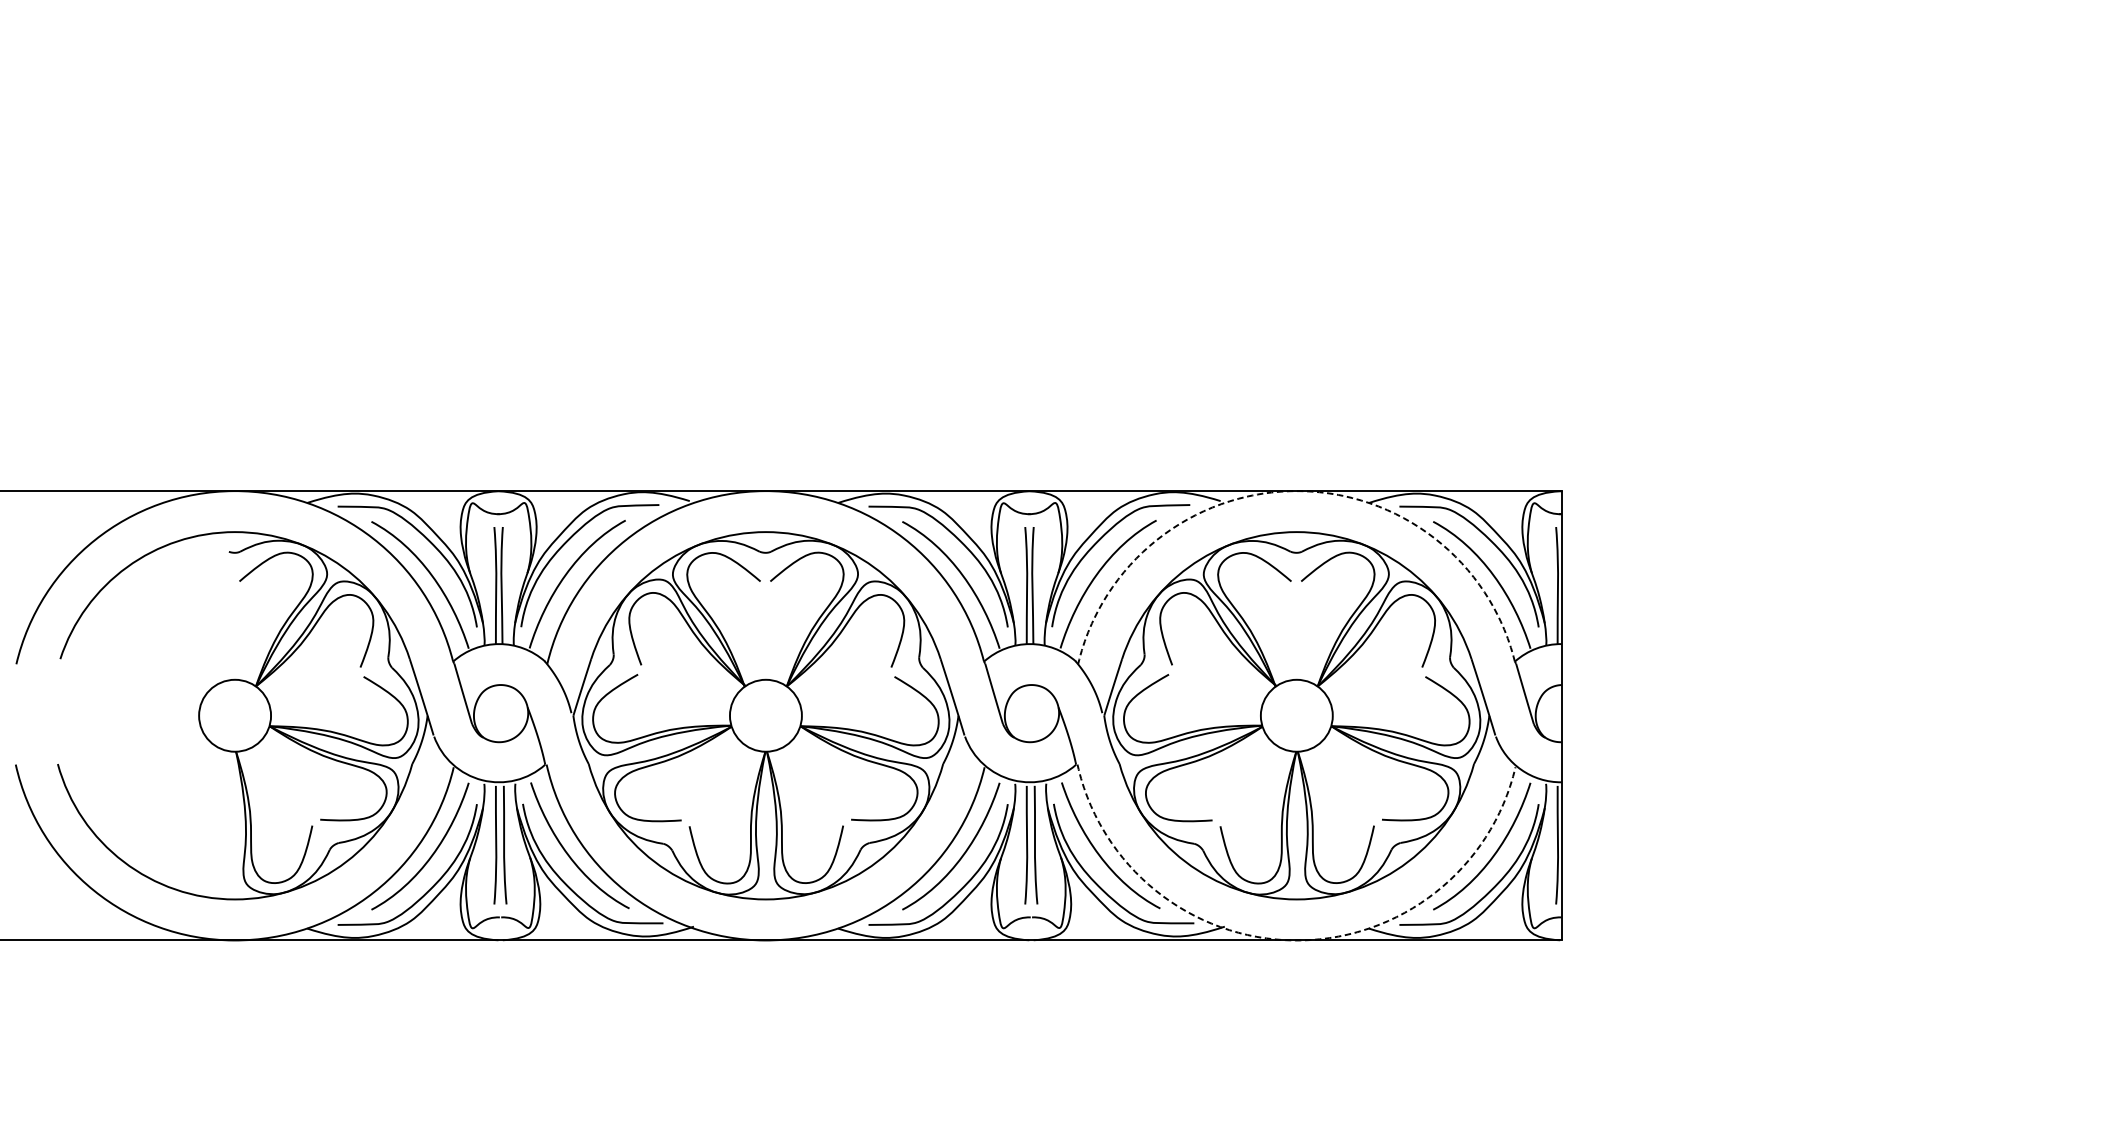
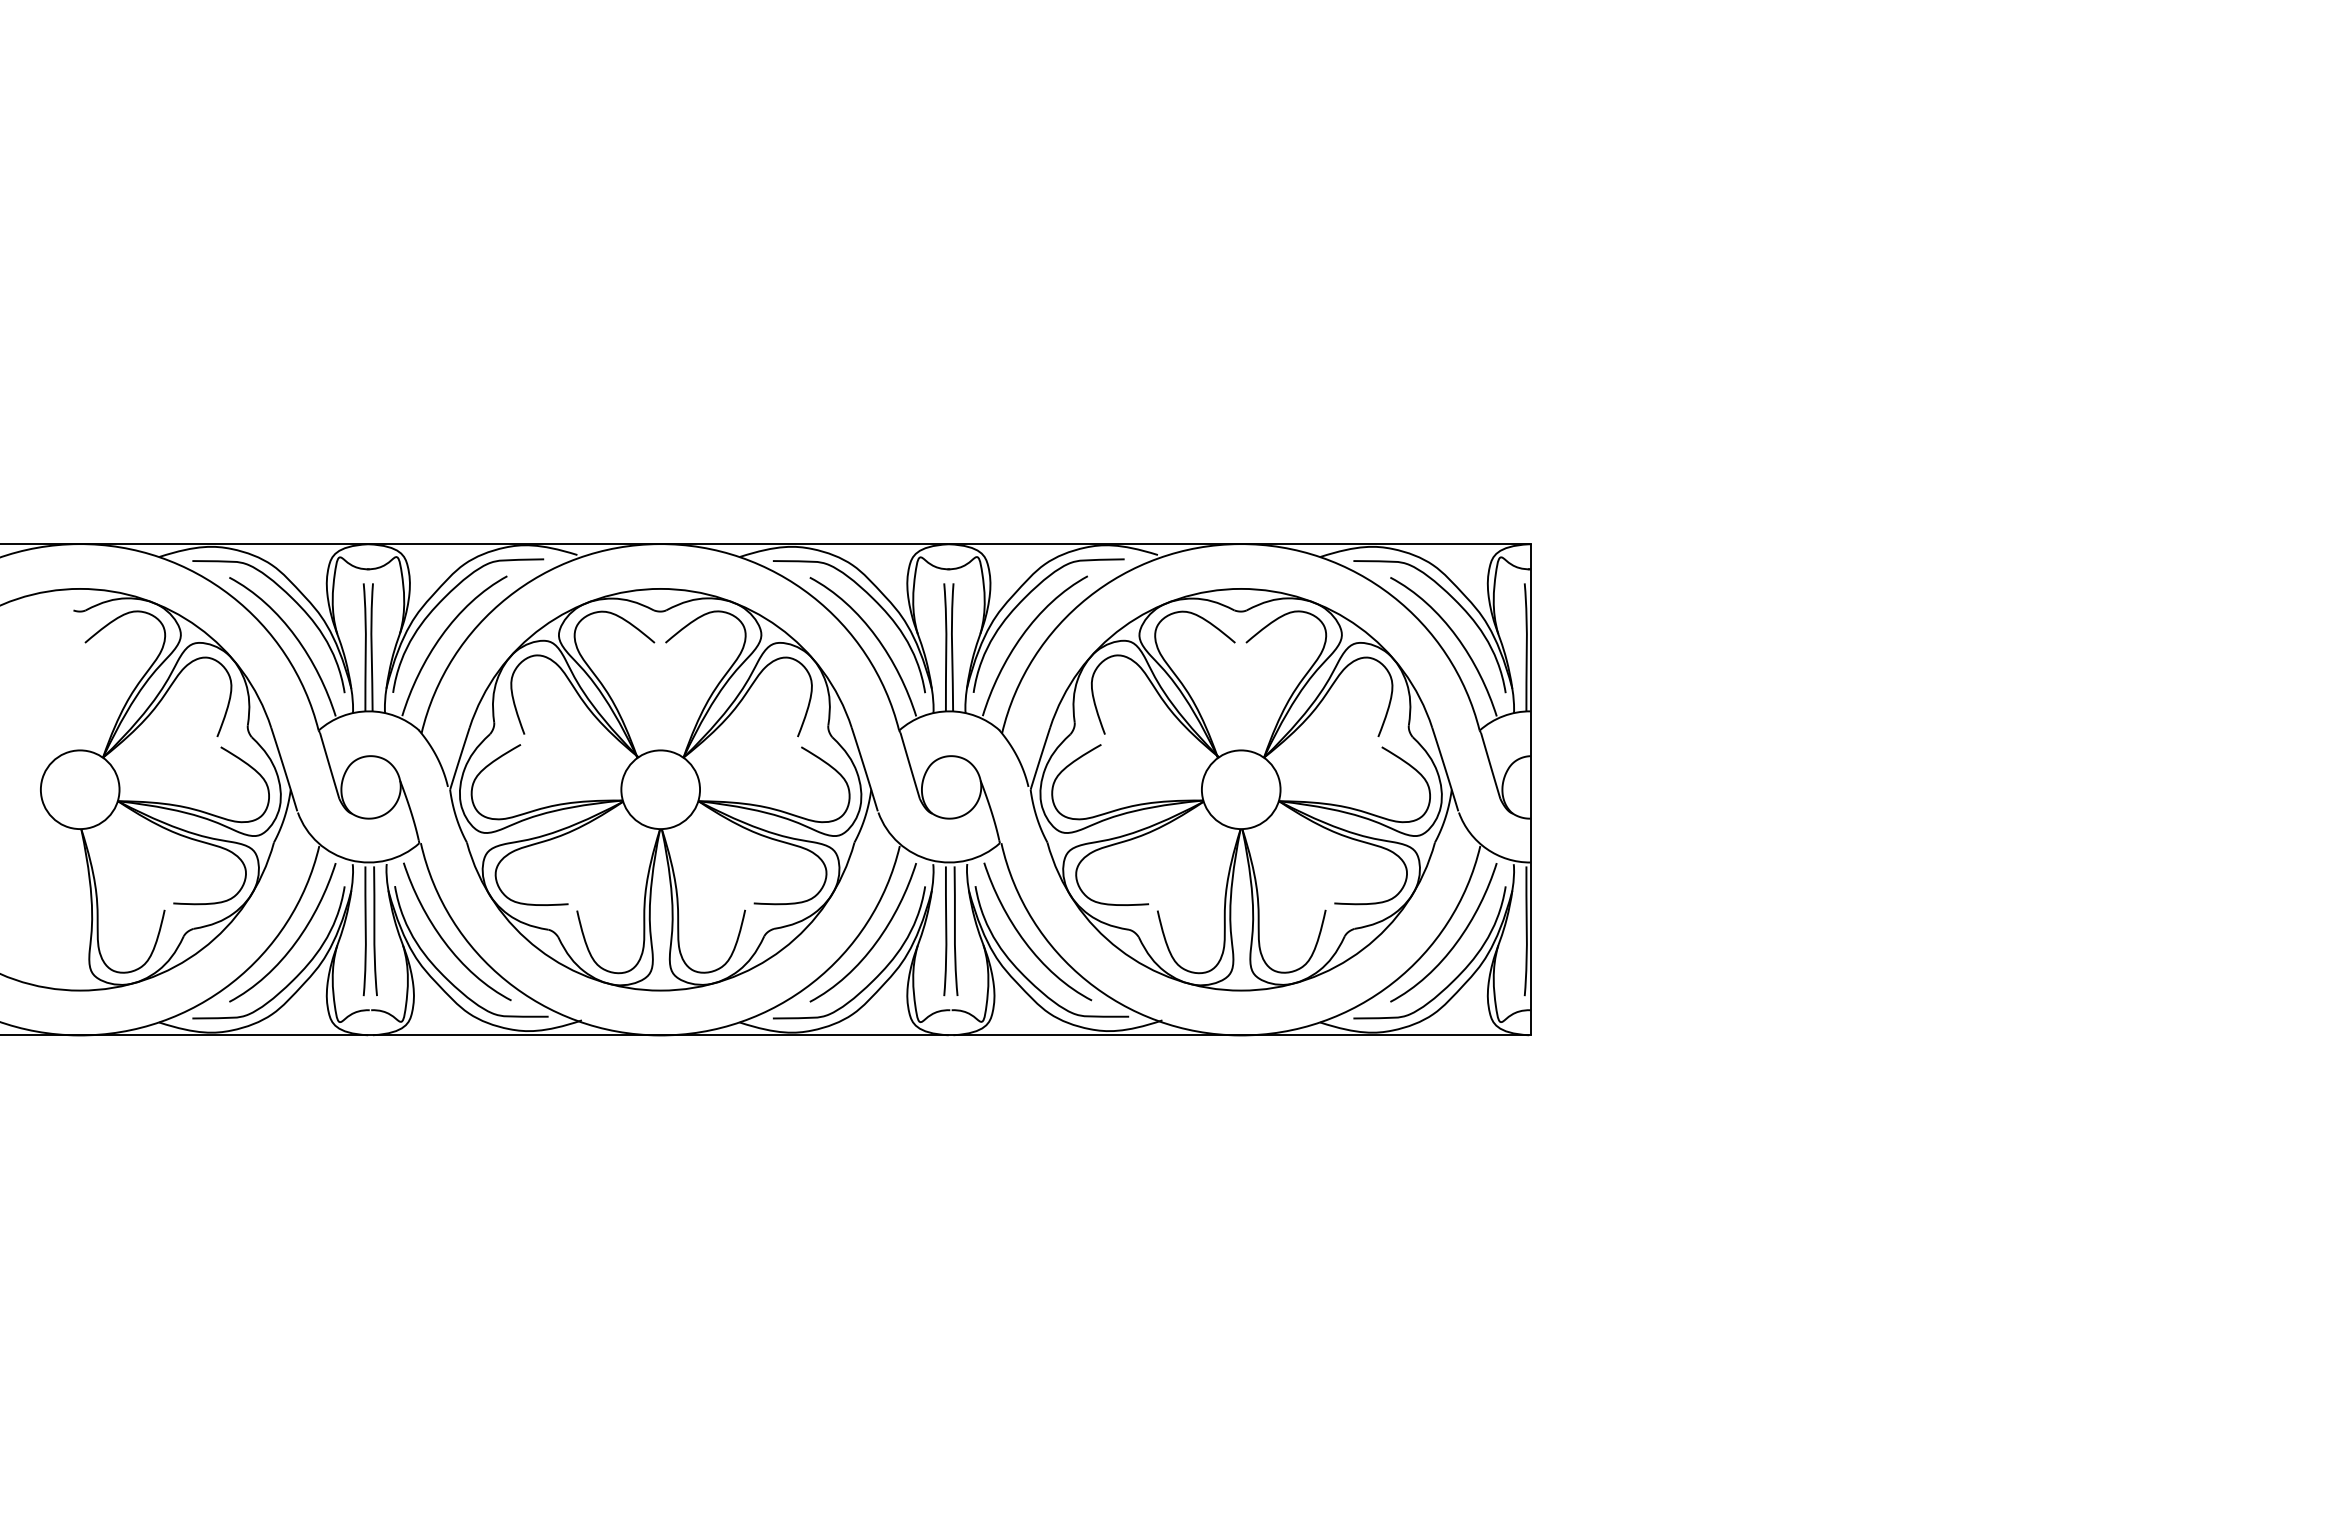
arc: (1295, 491) -> (1239, 544), dashed -> solid
arc: (1295, 940) -> (1239, 1035), dashed -> solid

